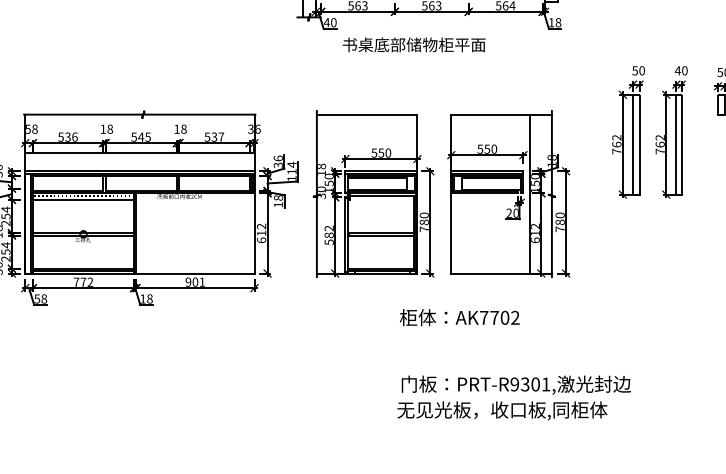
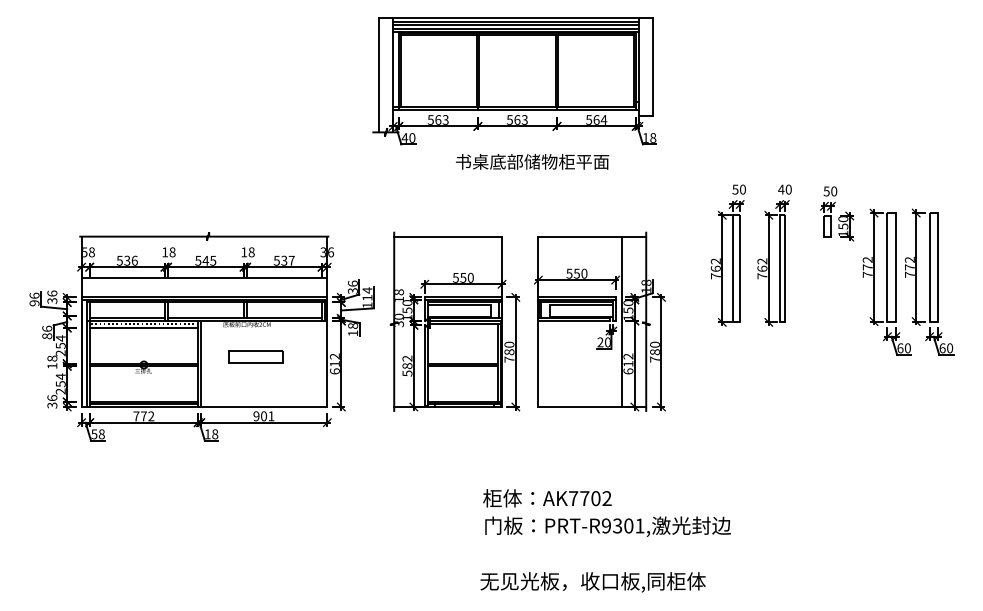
text: (414, 44) -> (532, 161), moved
part: (187, 226) -> (255, 356), added
text: (459, 317) -> (547, 498), moved
text: (501, 411) -> (592, 582), moved

